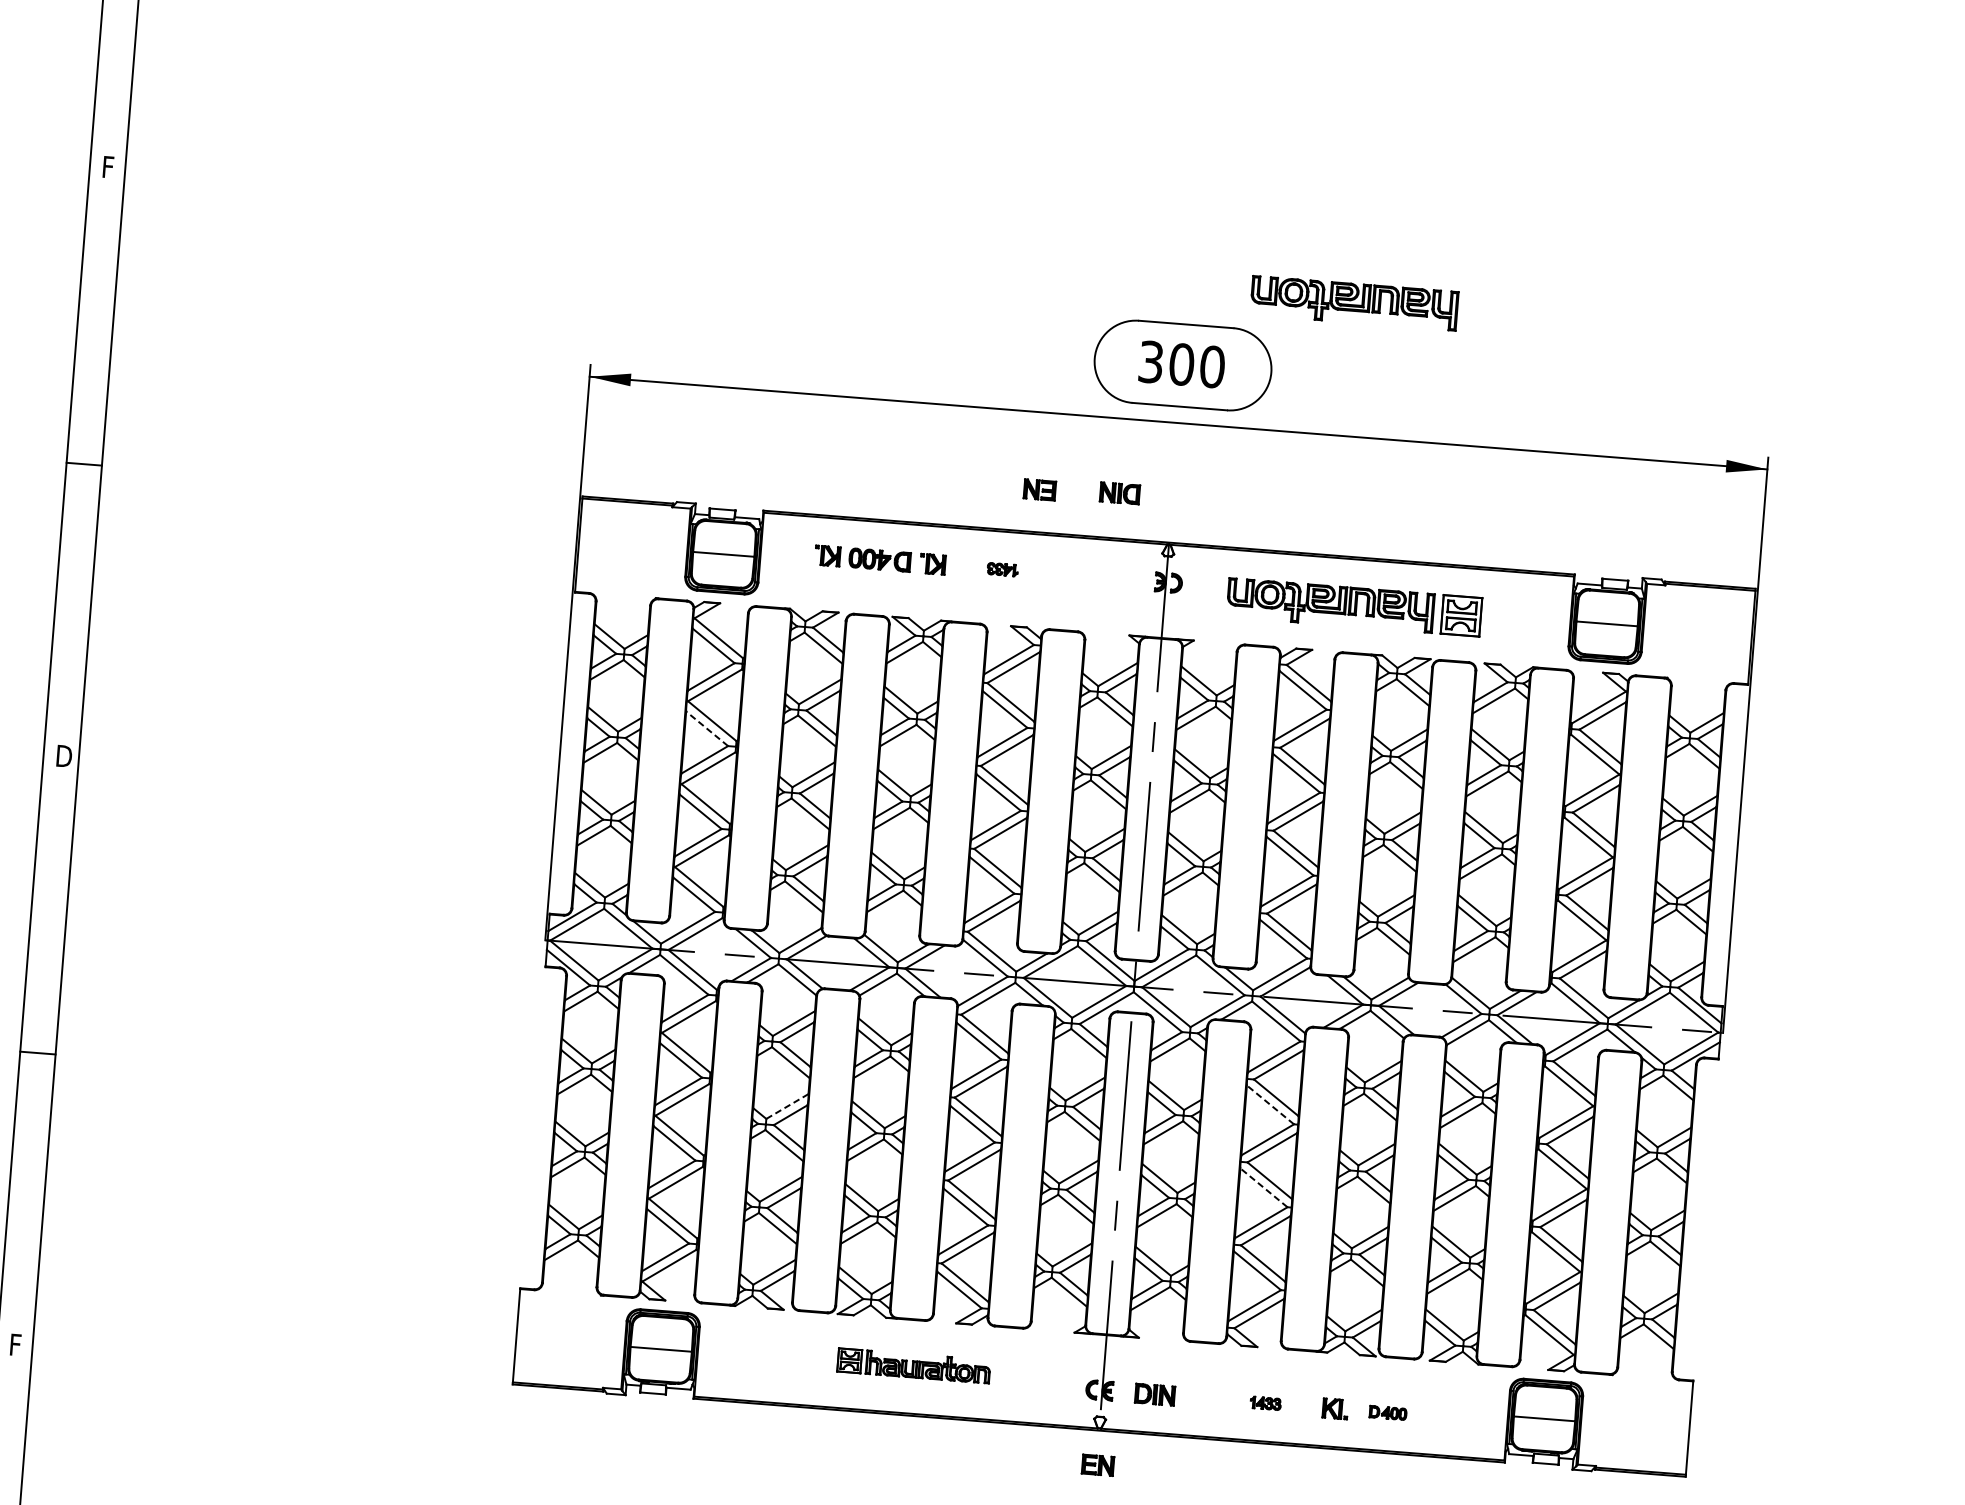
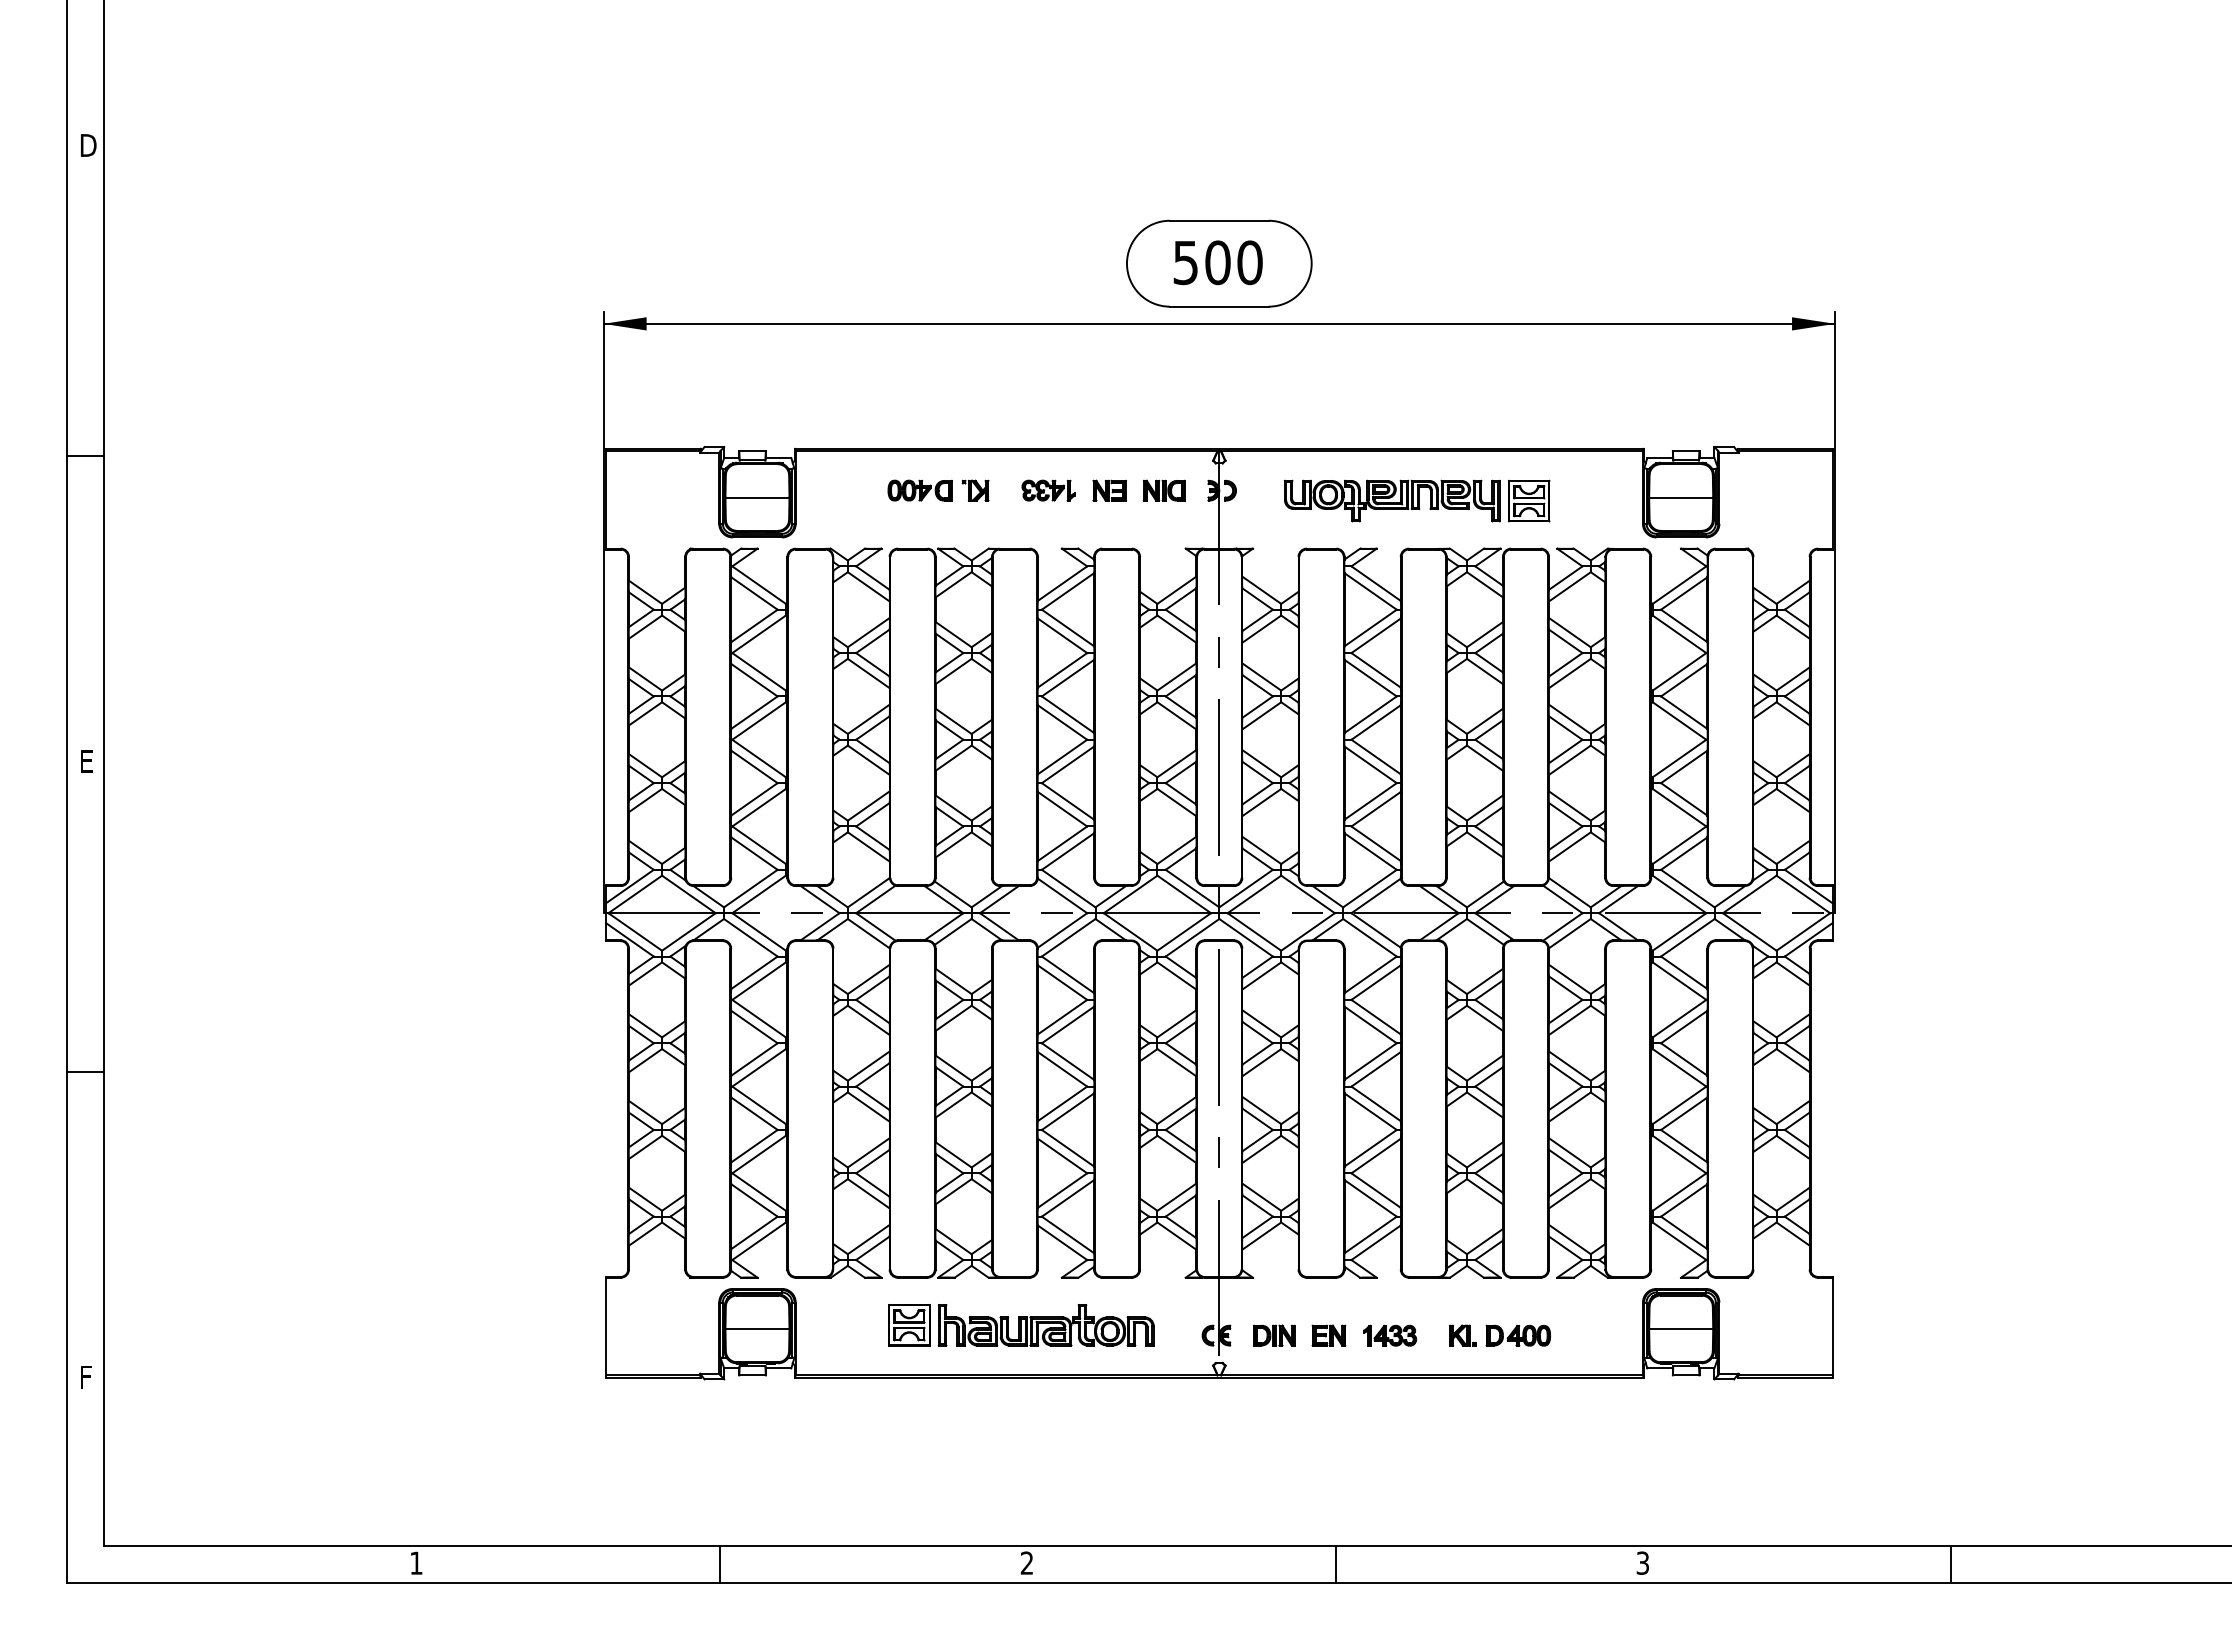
text: (110, 167) -> (88, 145), F -> D
part: (1354, 302) -> (1392, 184), removed
text: (1150, 361) -> (1185, 262), 300 -> 500
part: (1039, 489) -> (1109, 490), moved
part: (1119, 493) -> (1163, 490), moved
part: (827, 555) -> (865, 490), removed
part: (1002, 569) -> (1048, 490), size x1.67
line: (707, 728) -> (754, 679), dashed -> solid
text: (64, 756) -> (88, 761), D -> E
line: (1270, 1105) -> (1370, 1025), dashed -> solid
line: (787, 1106) -> (868, 1066), dashed -> solid
line: (1263, 1187) -> (1370, 1111), dashed -> solid
part: (913, 1365) -> (1021, 1325), size x1.67
part: (1266, 1403) -> (1390, 1335), size x1.67
part: (1387, 1412) -> (1517, 1335), size x1.67
part: (1097, 1465) -> (1328, 1335), moved

